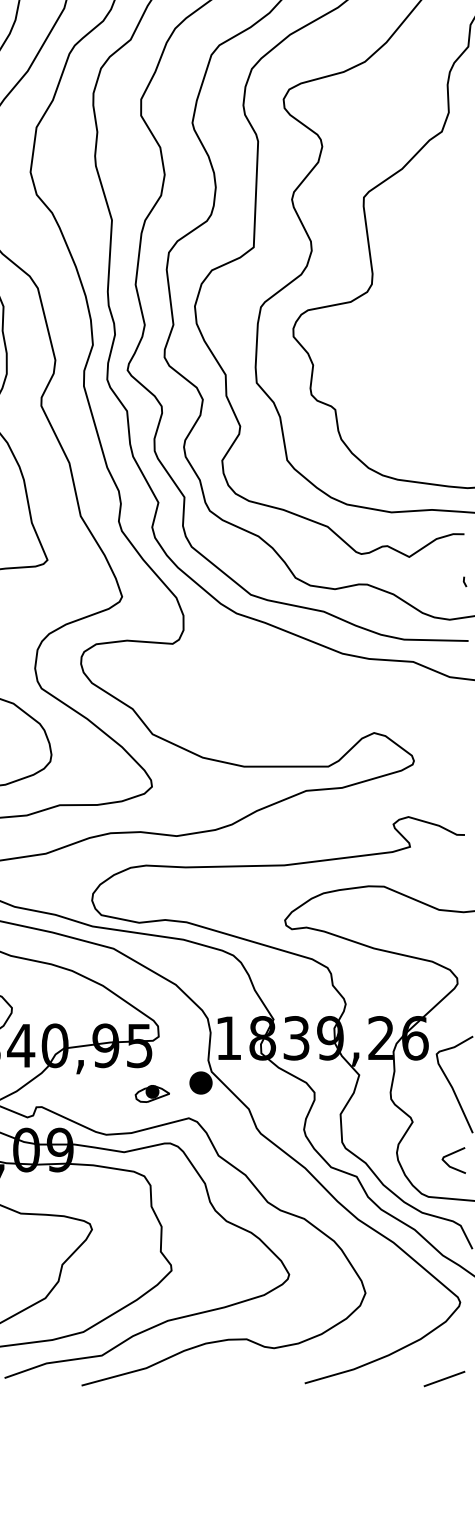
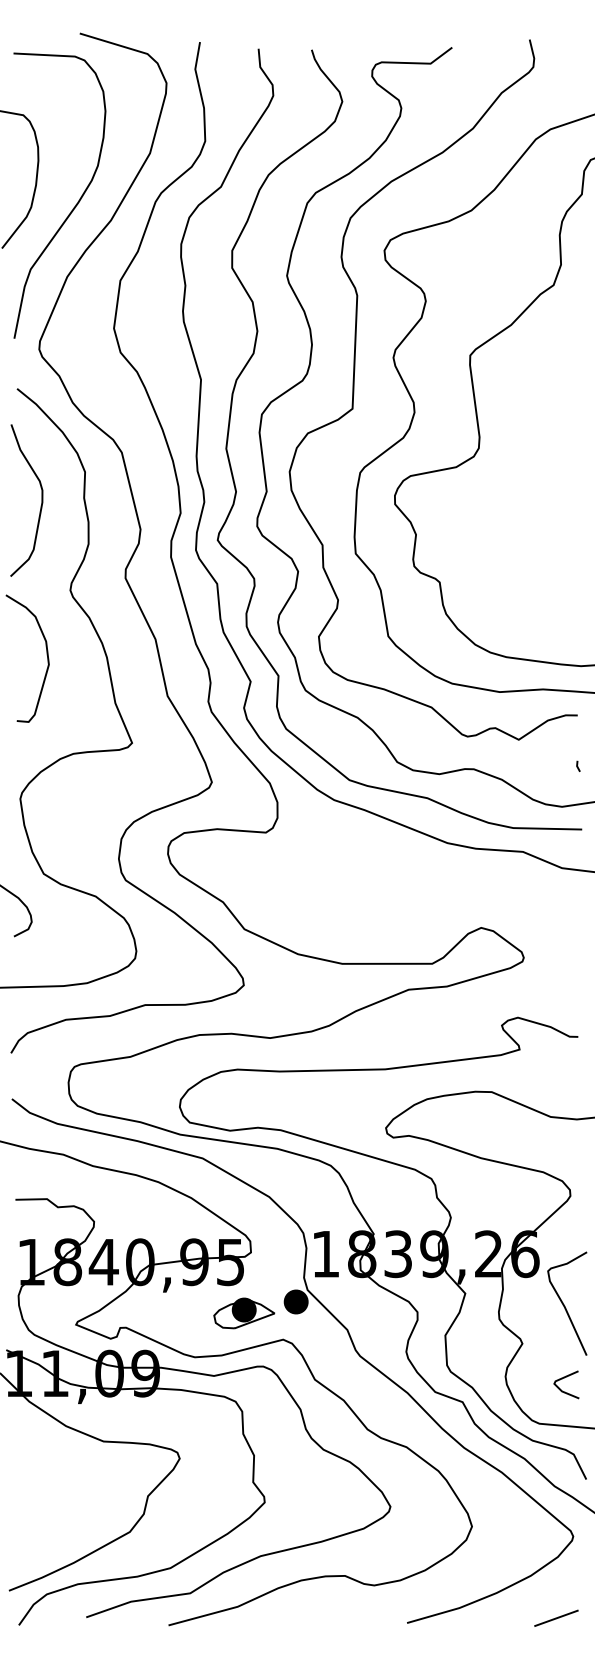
part: (152, 1093) -> (244, 1313), size x1.67

